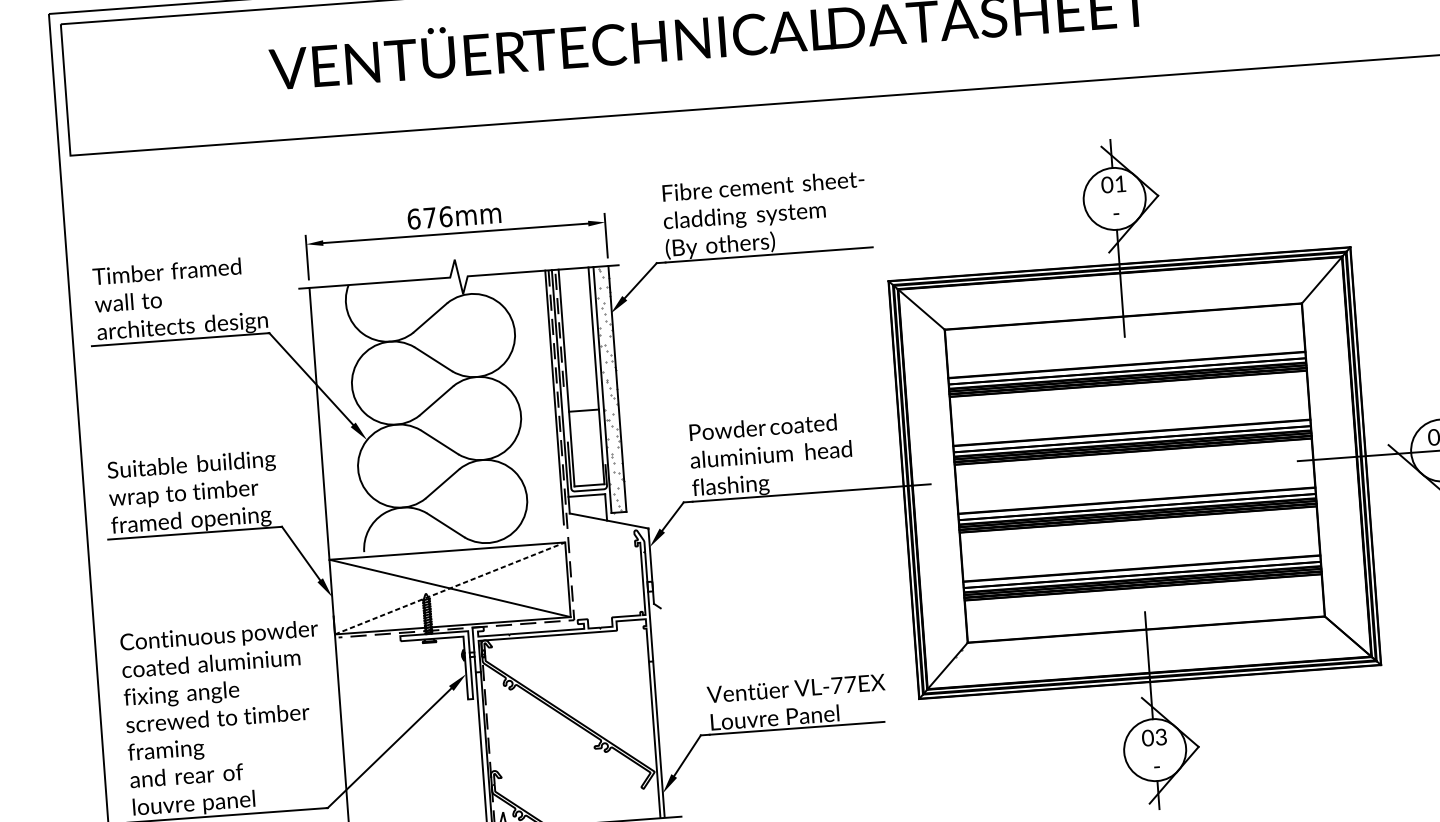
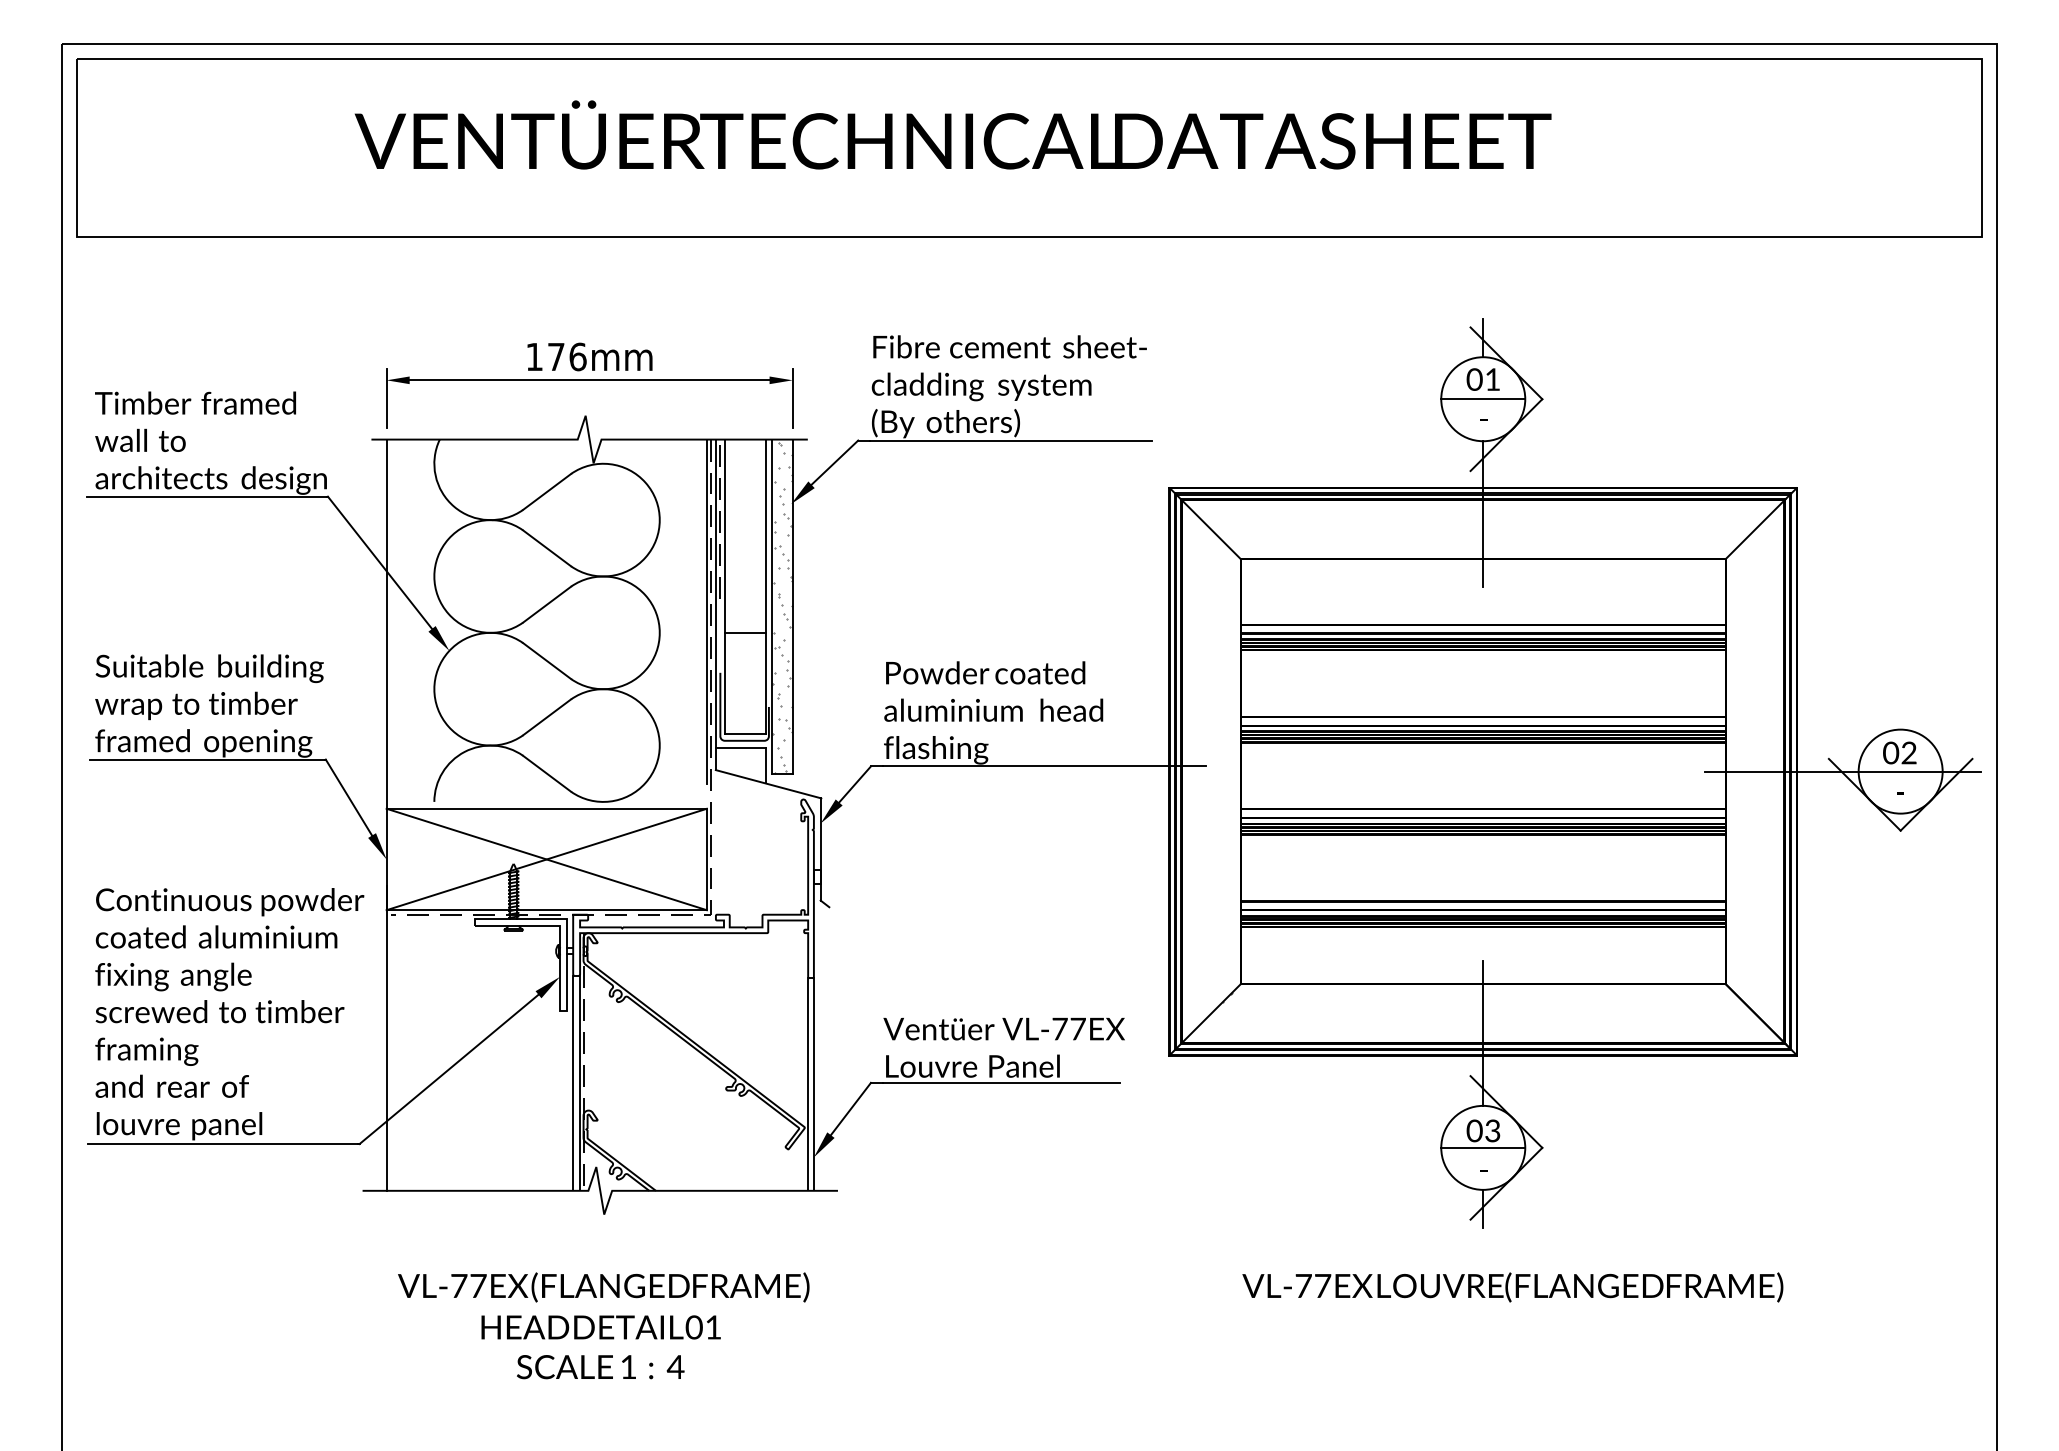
line: (1114, 199) -> (1483, 399), added
text: (413, 218) -> (534, 356), 676mm -> 176mm
line: (449, 588) -> (546, 859), dashed -> solid
line: (1155, 749) -> (1483, 1147), added

